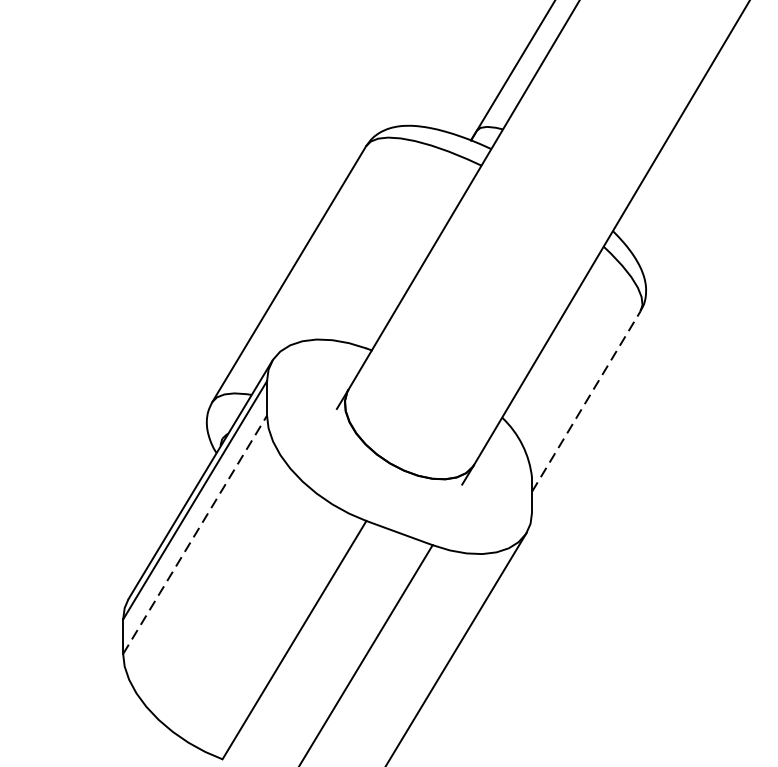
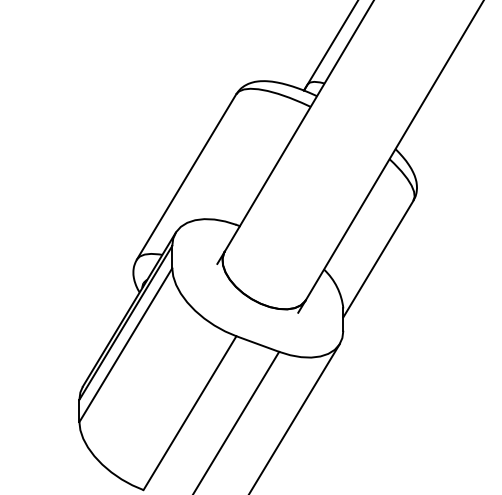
line: (586, 402) -> (378, 259), dashed -> solid
line: (194, 535) -> (125, 345), dashed -> solid

